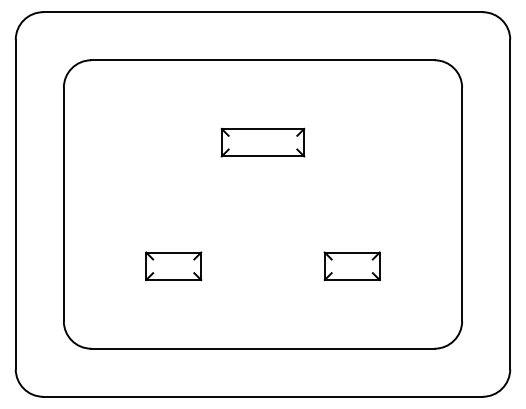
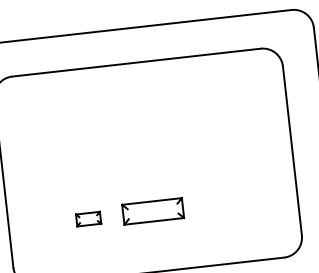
part: (262, 142) -> (152, 211), moved
part: (173, 266) -> (88, 219), size x0.6
part: (351, 266) -> (217, 204), removed

